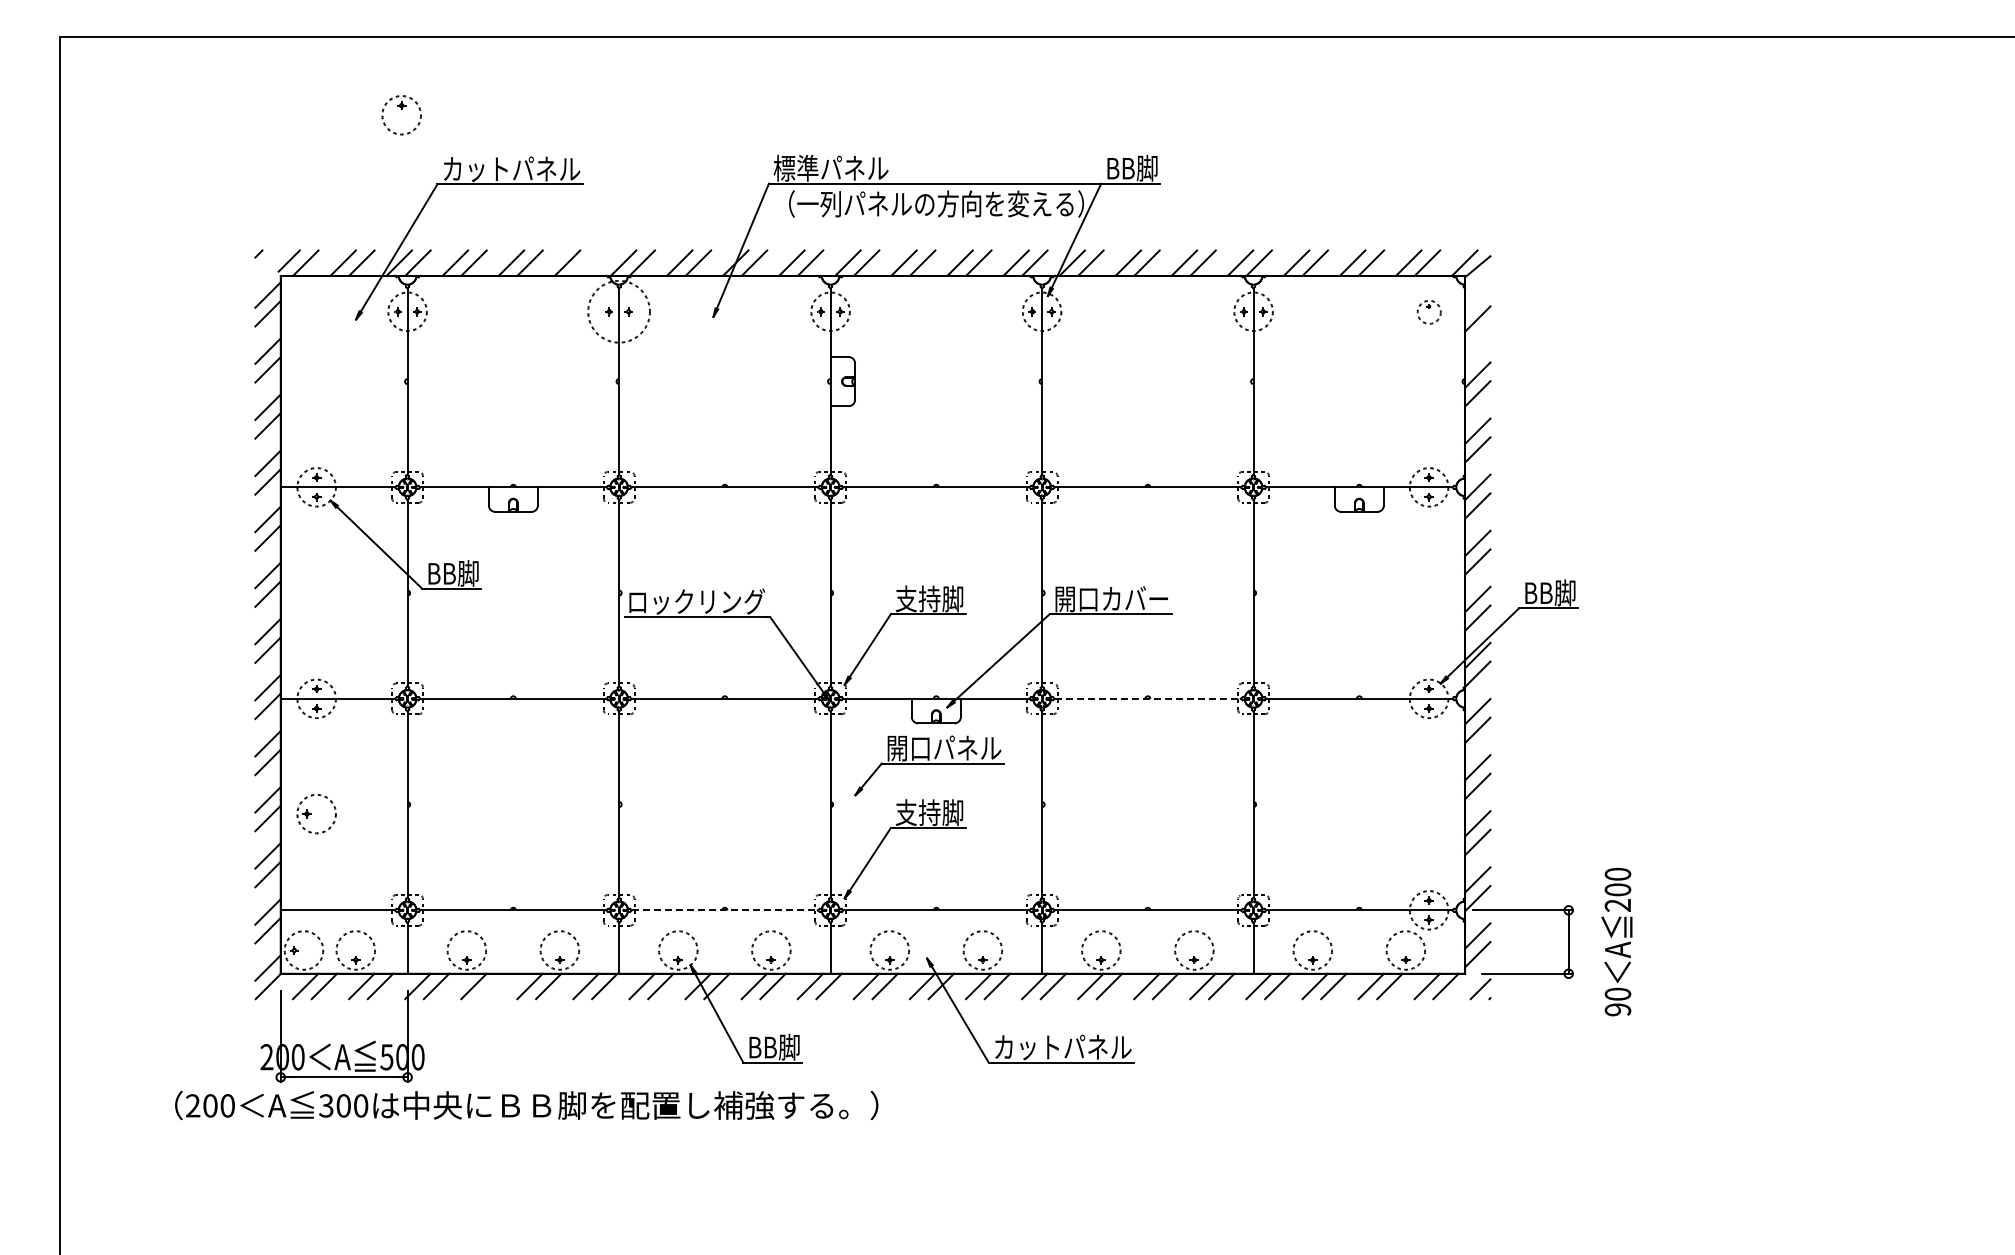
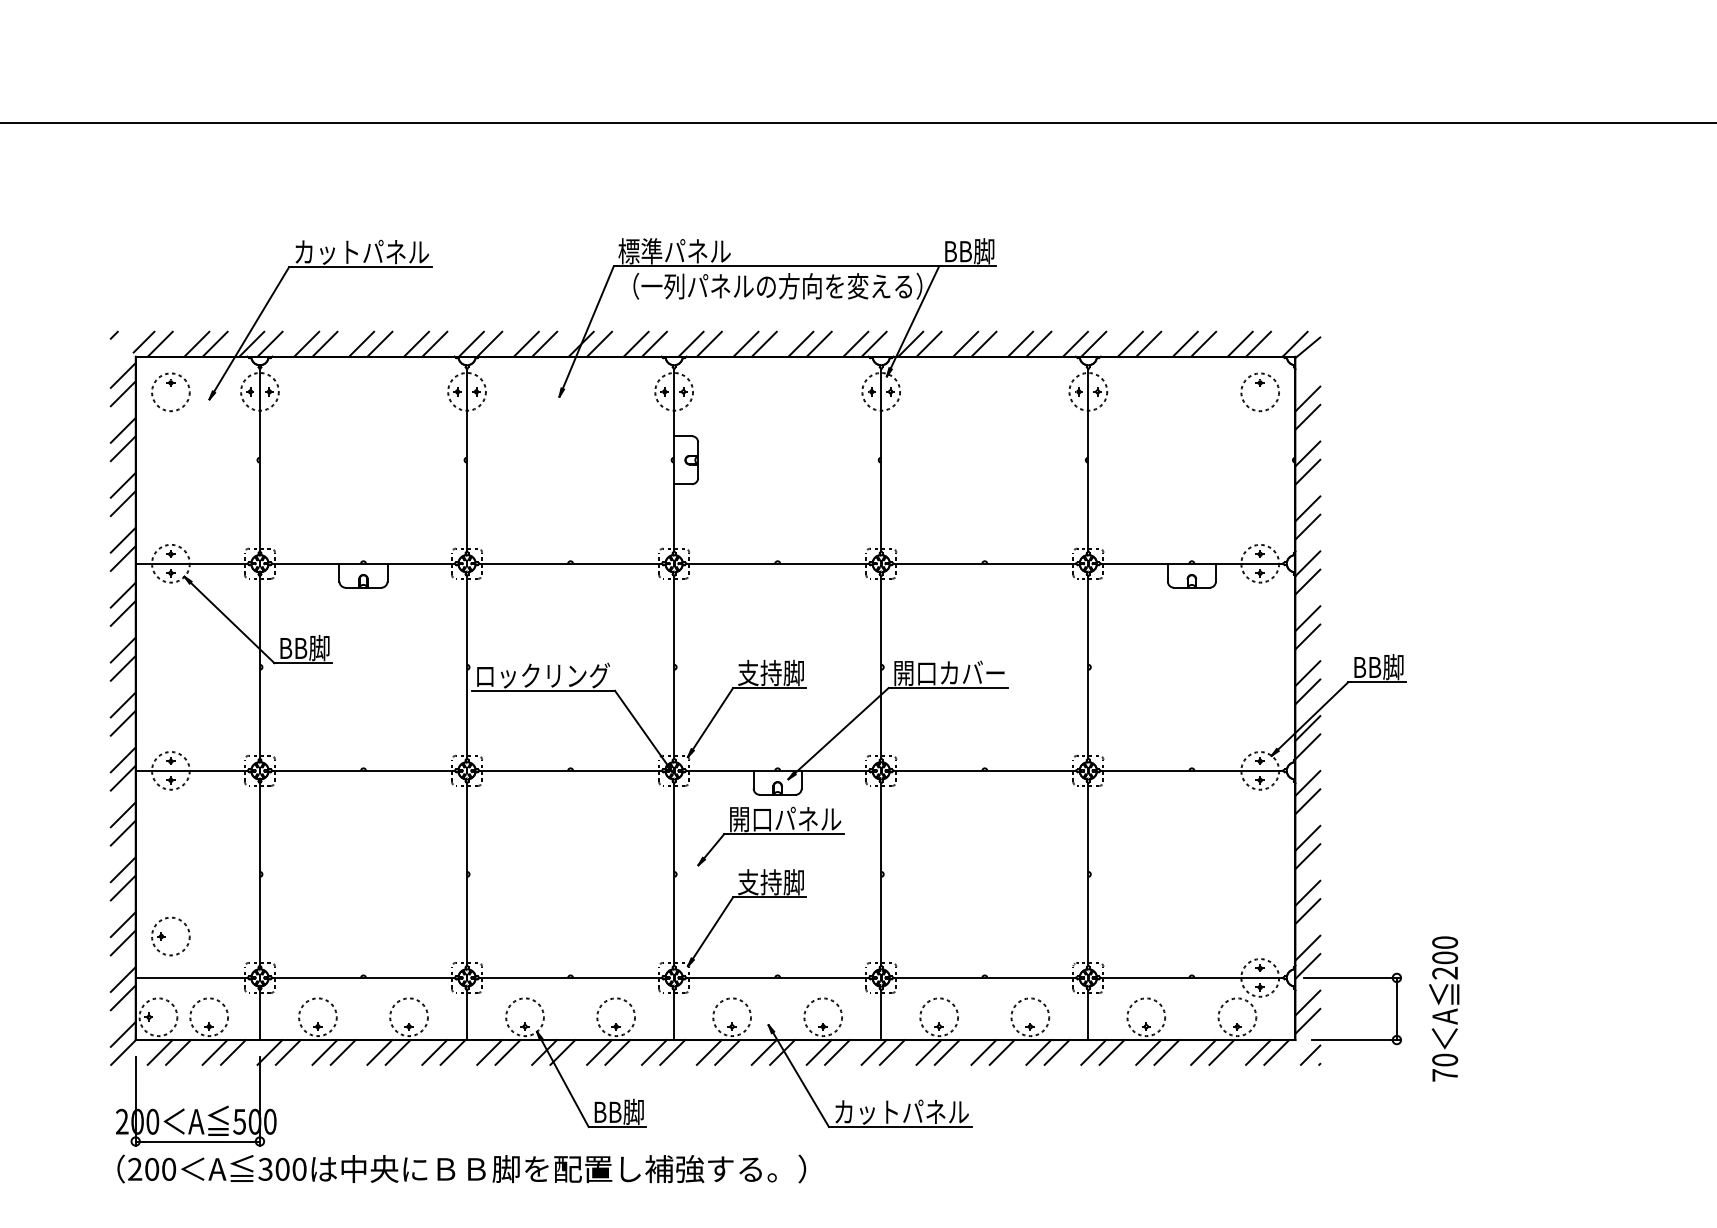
part: (401, 115) -> (170, 392), moved
line: (585, 262) -> (434, 343), added
circle: (618, 311) -> (466, 391), size x0.62
part: (1429, 312) -> (1260, 392), size x1.67
line: (1477, 337) -> (1307, 417), added
line: (1148, 698) -> (985, 770), dashed -> solid
part: (316, 814) -> (170, 936), moved
line: (725, 910) -> (571, 978), dashed -> solid
line: (492, 986) -> (343, 1052), added
text: (1617, 1009) -> (1444, 1075), 90 -> 70
text: (526, 1105) -> (461, 1169), moved

